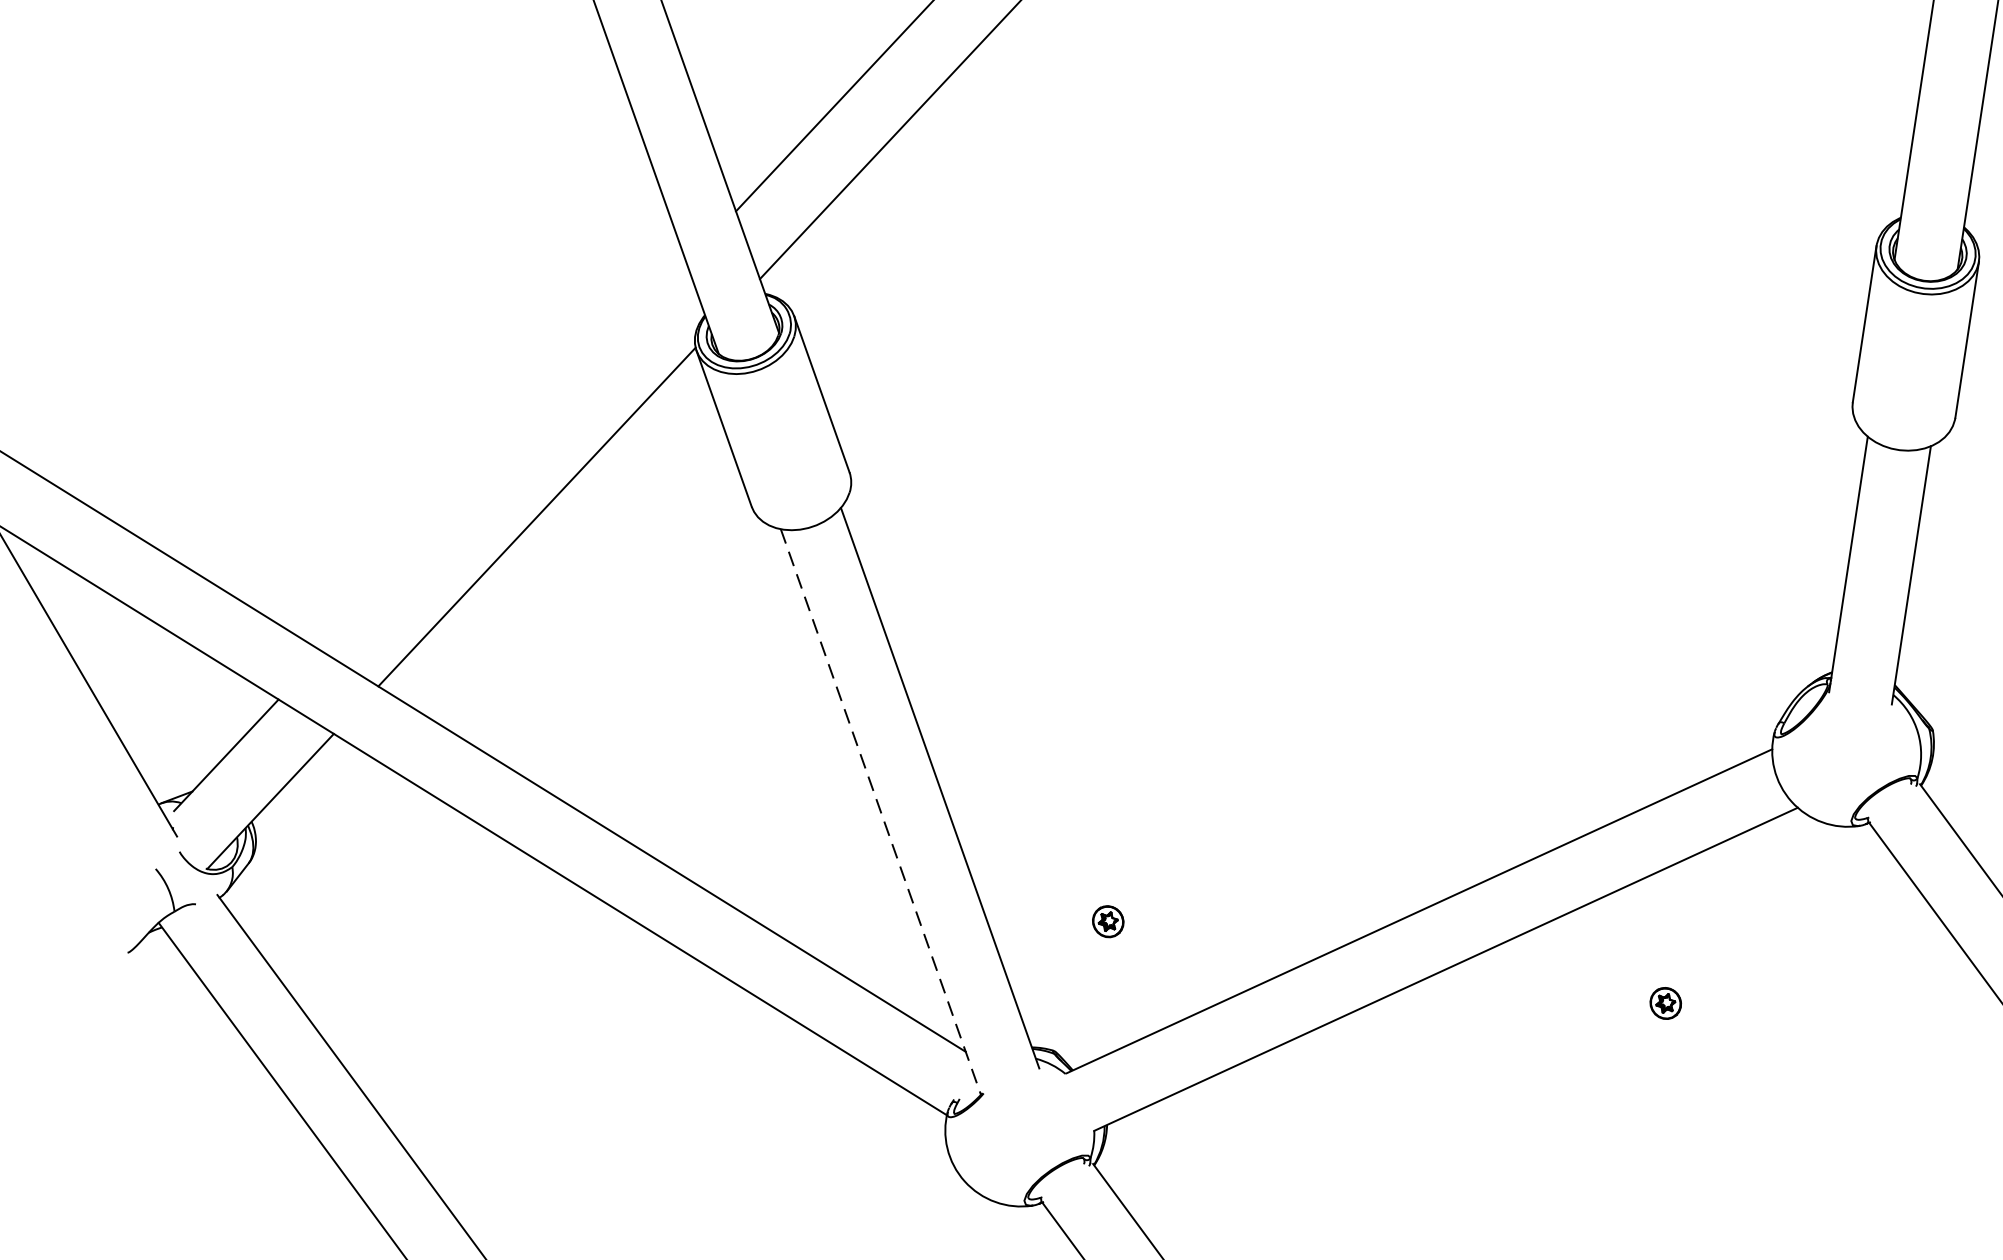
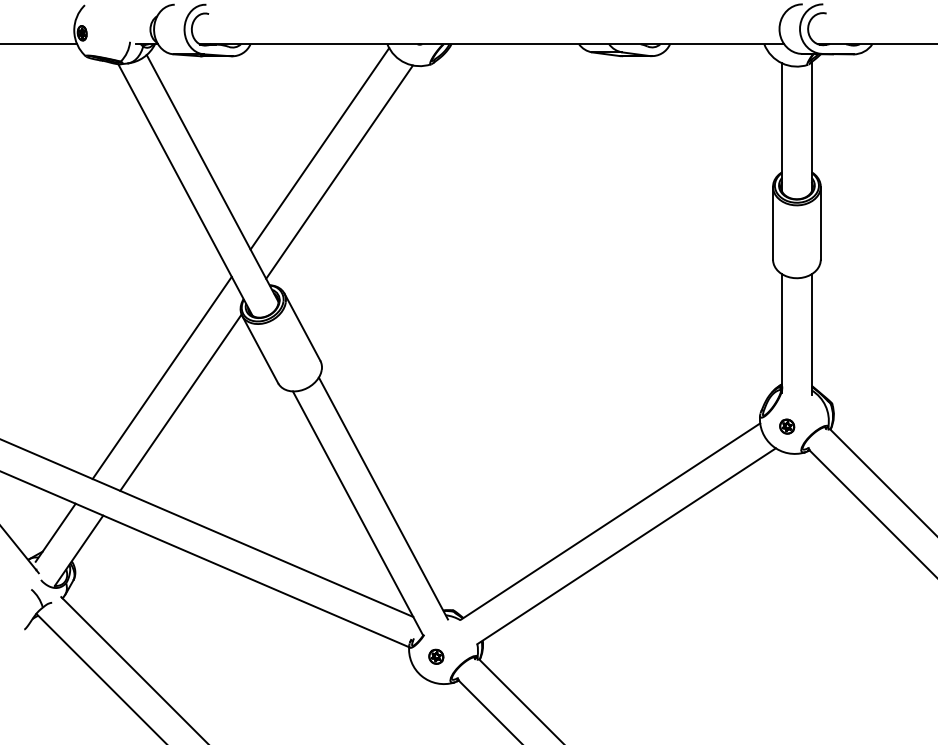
line: (503, 456) -> (161, 377), added
line: (881, 812) -> (358, 513), dashed -> solid
part: (1108, 921) -> (436, 656), moved
part: (1666, 1003) -> (787, 426), moved

